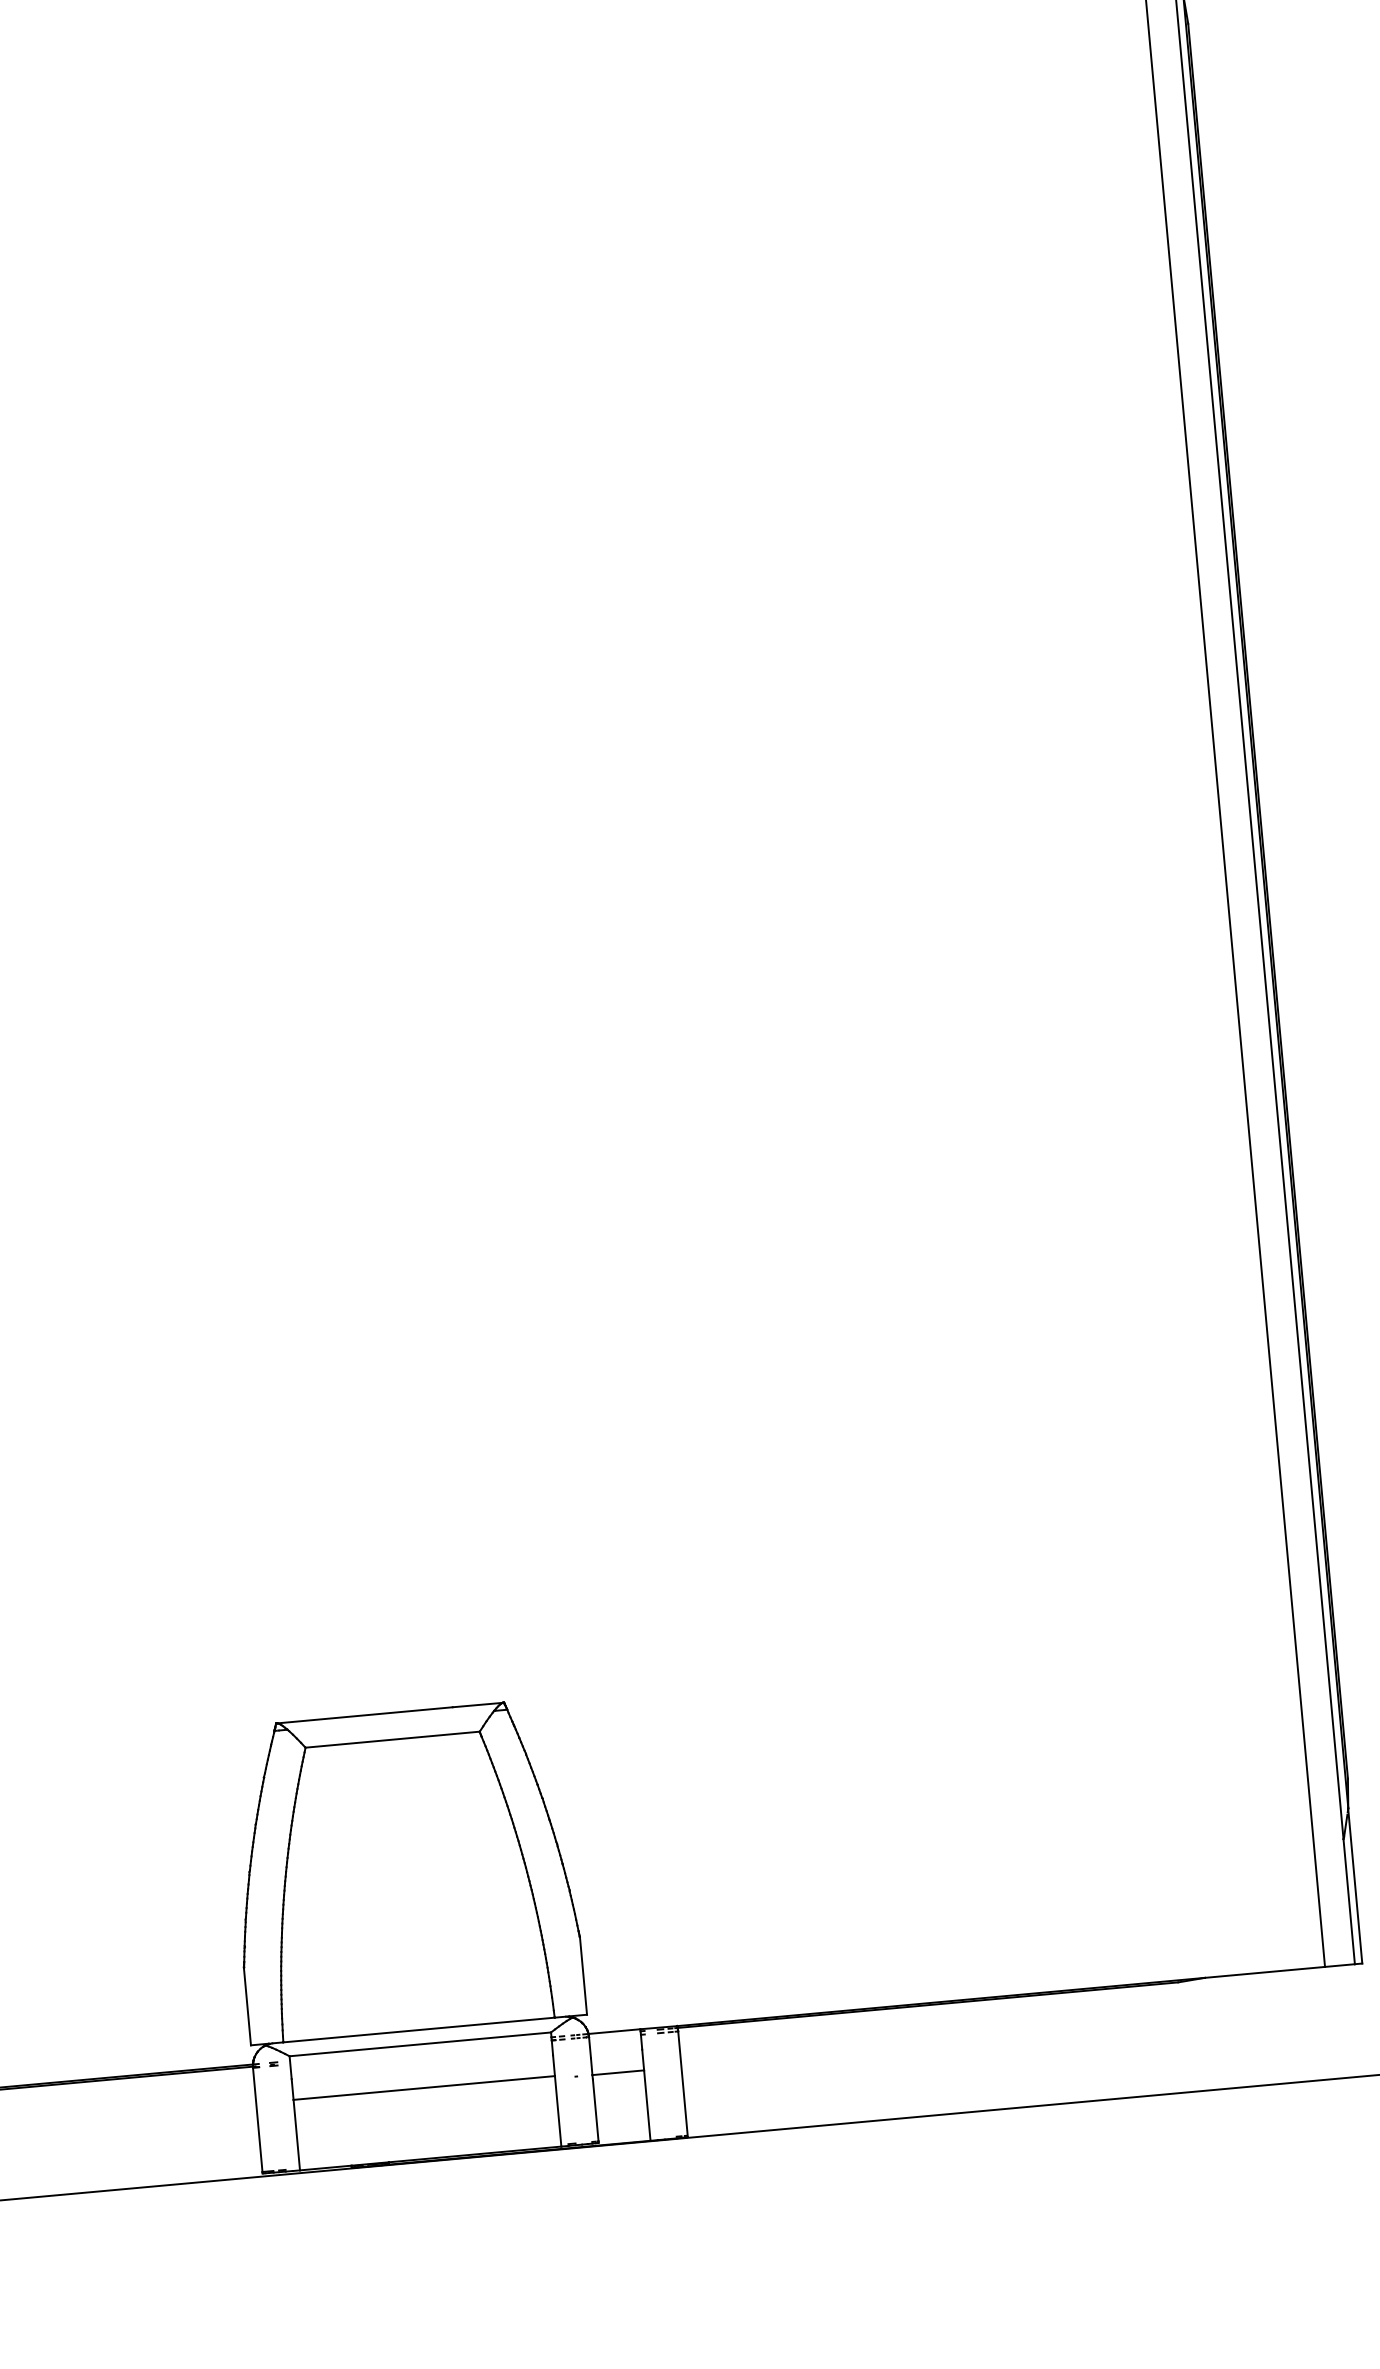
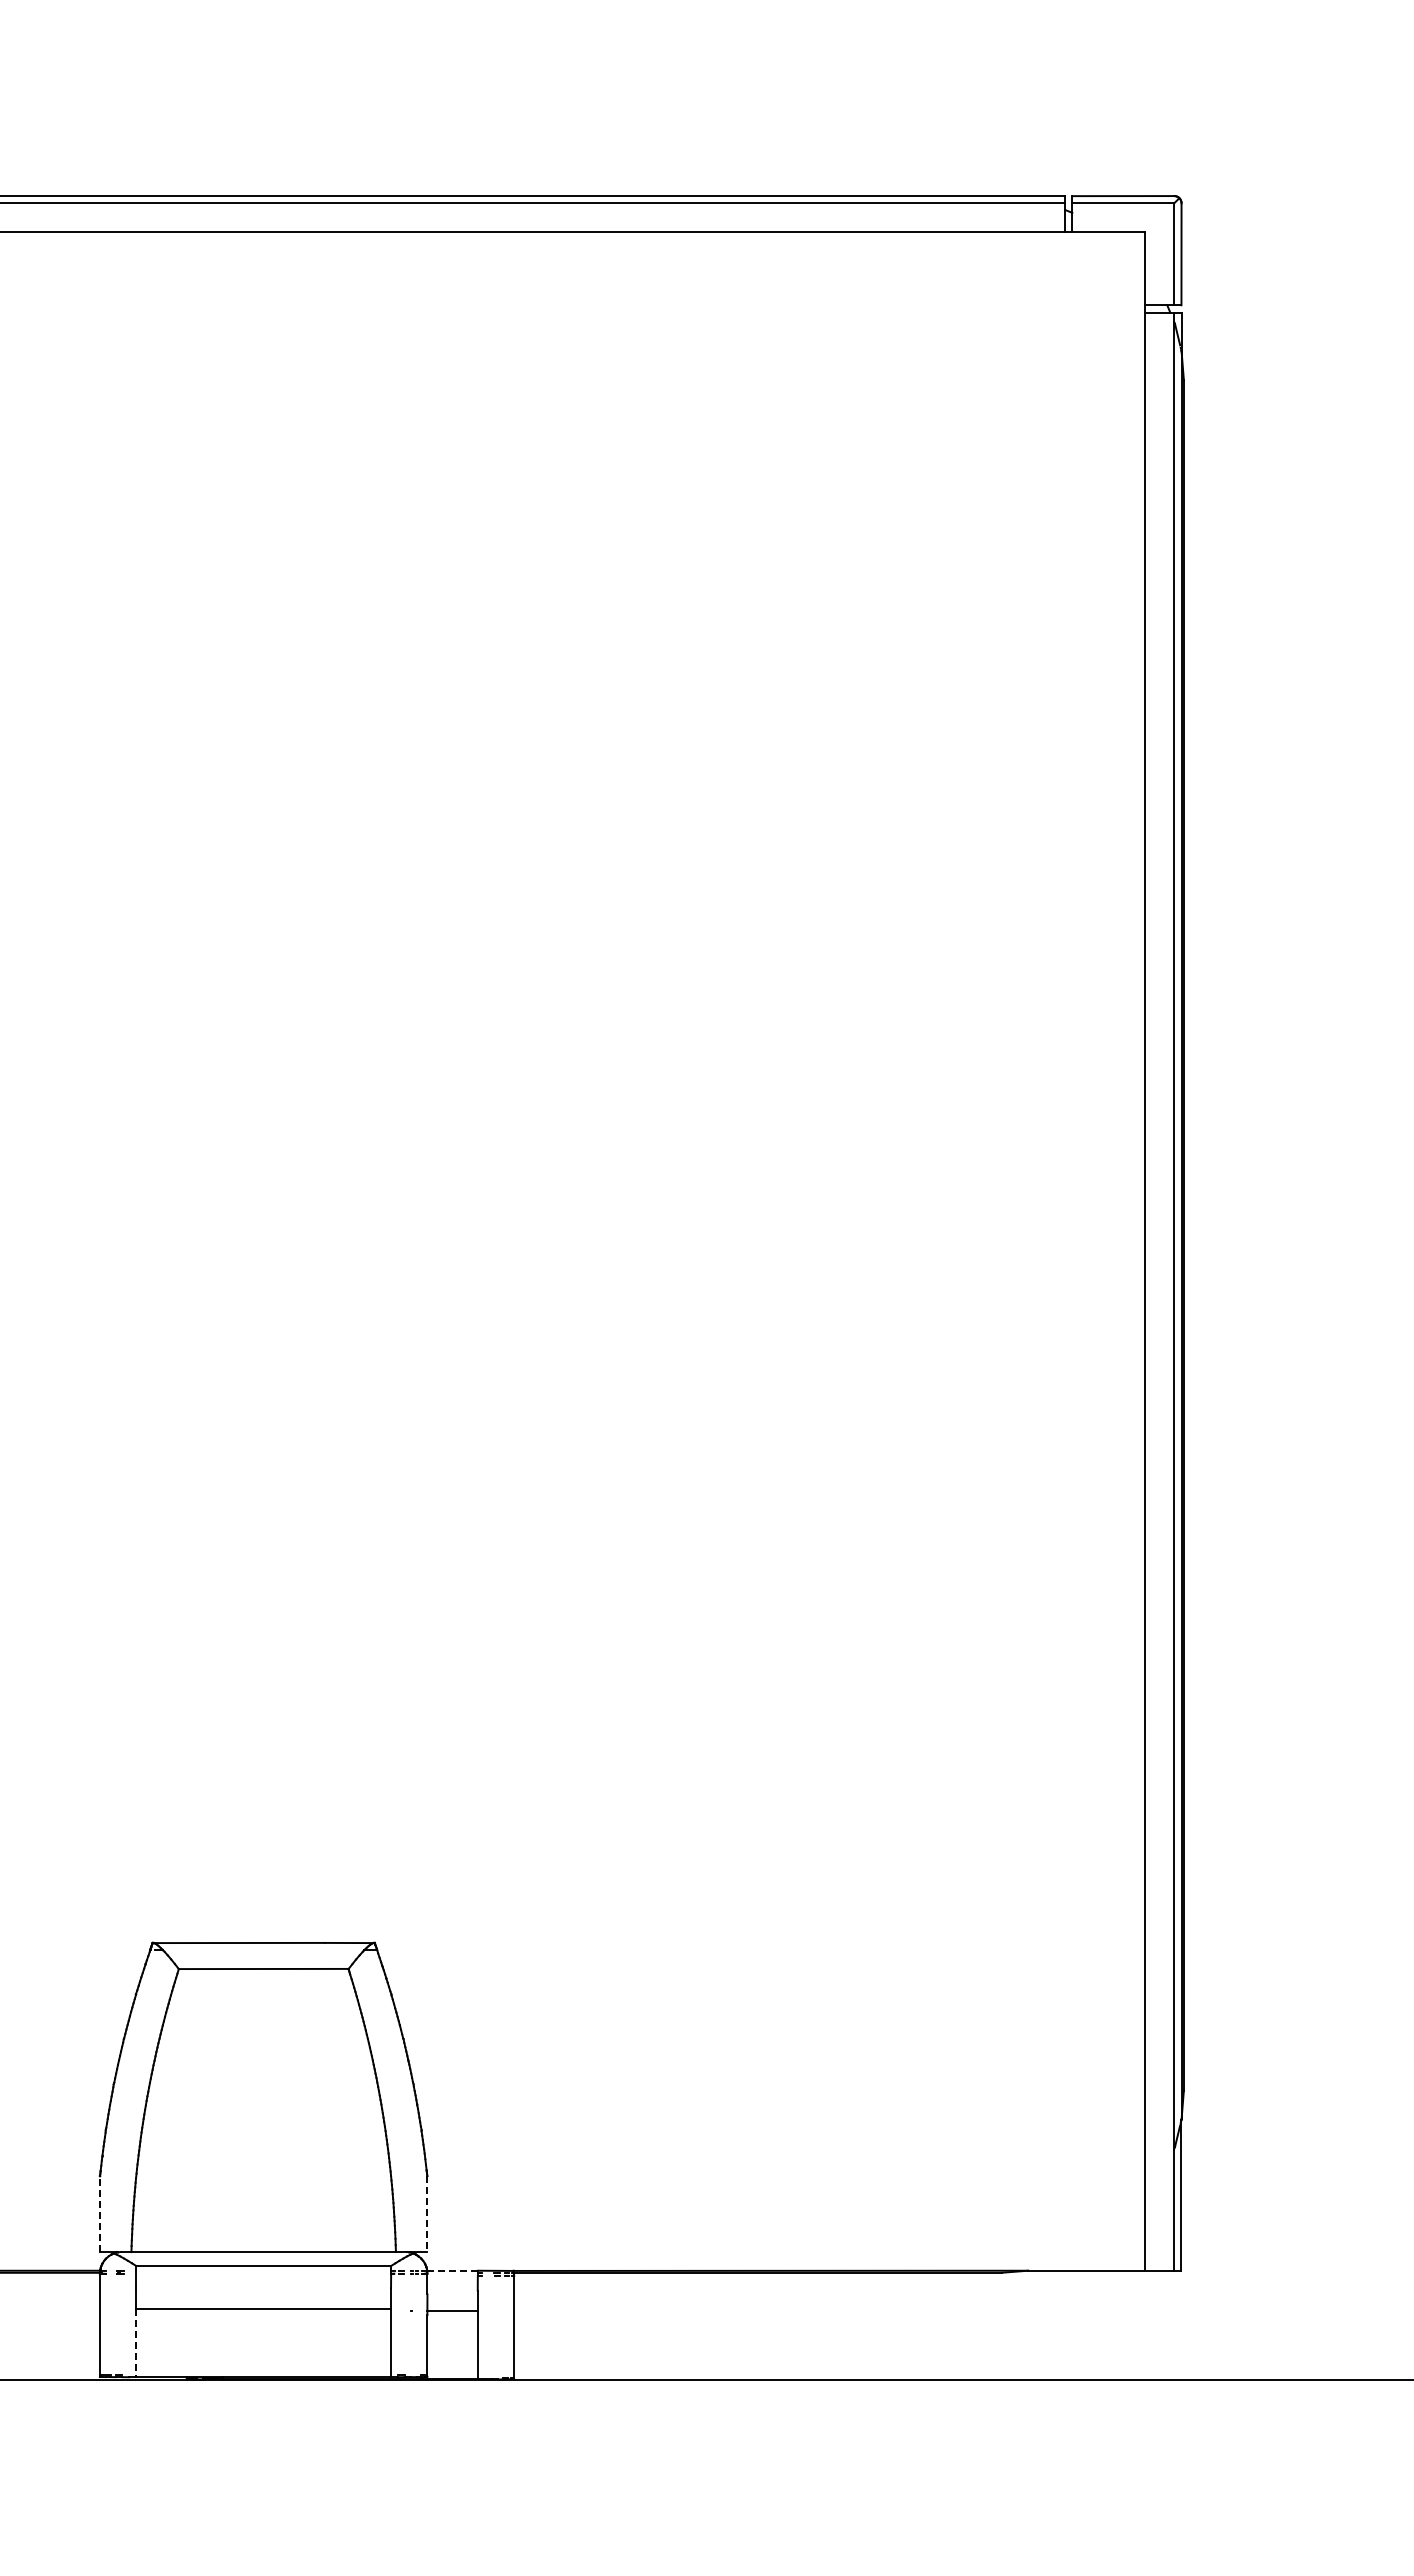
line: (583, 1976) -> (427, 2214), solid -> dashed
line: (247, 2006) -> (99, 2214), solid -> dashed
line: (614, 2031) -> (452, 2270), solid -> dashed
line: (297, 2135) -> (136, 2343), solid -> dashed

